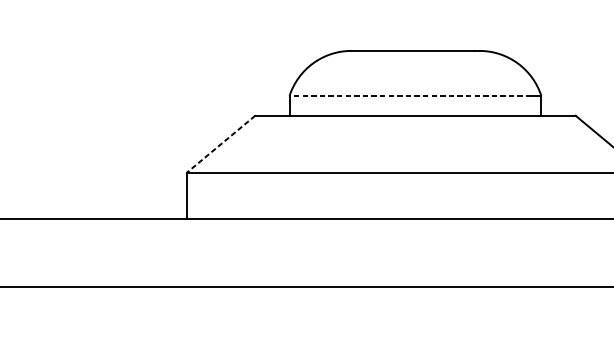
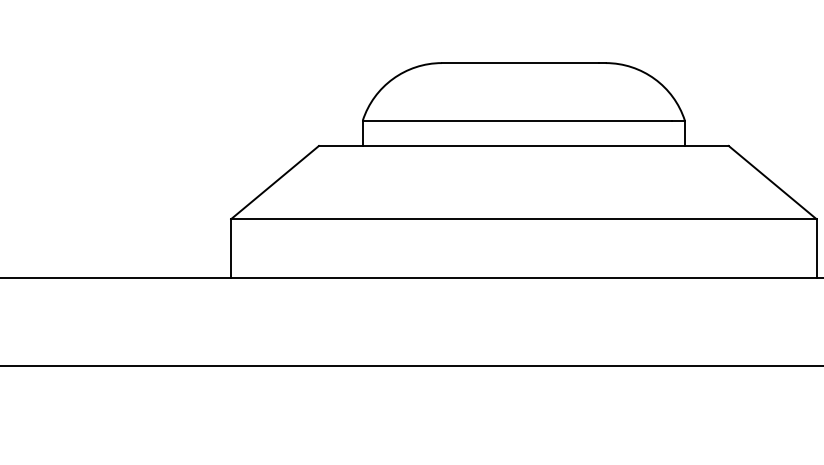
line: (410, 95) -> (517, 120), dashed -> solid
line: (220, 144) -> (274, 182), dashed -> solid

